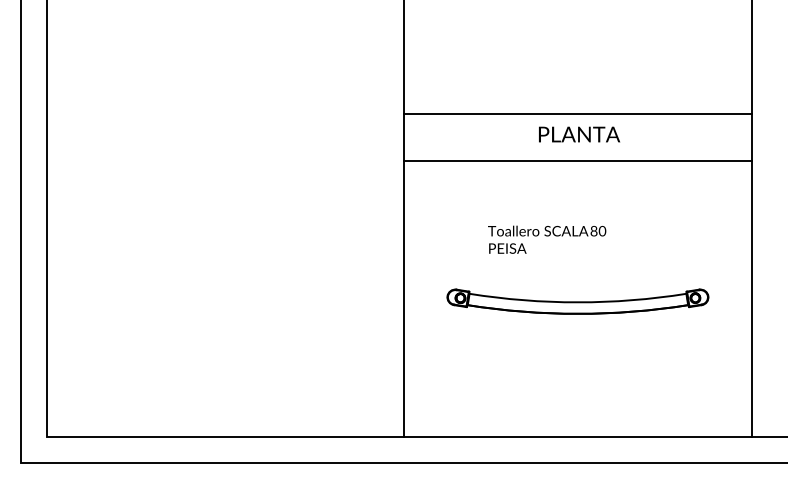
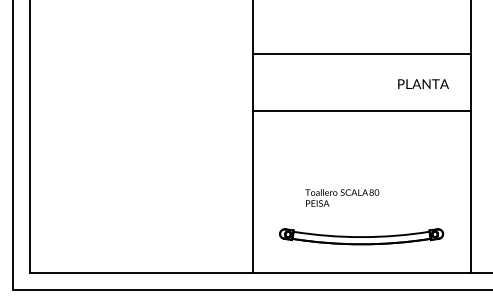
line: (577, 114) -> (361, 54), moved
text: (579, 133) -> (423, 83), moved
line: (577, 160) -> (361, 111), moved
part: (577, 301) -> (361, 236), moved

